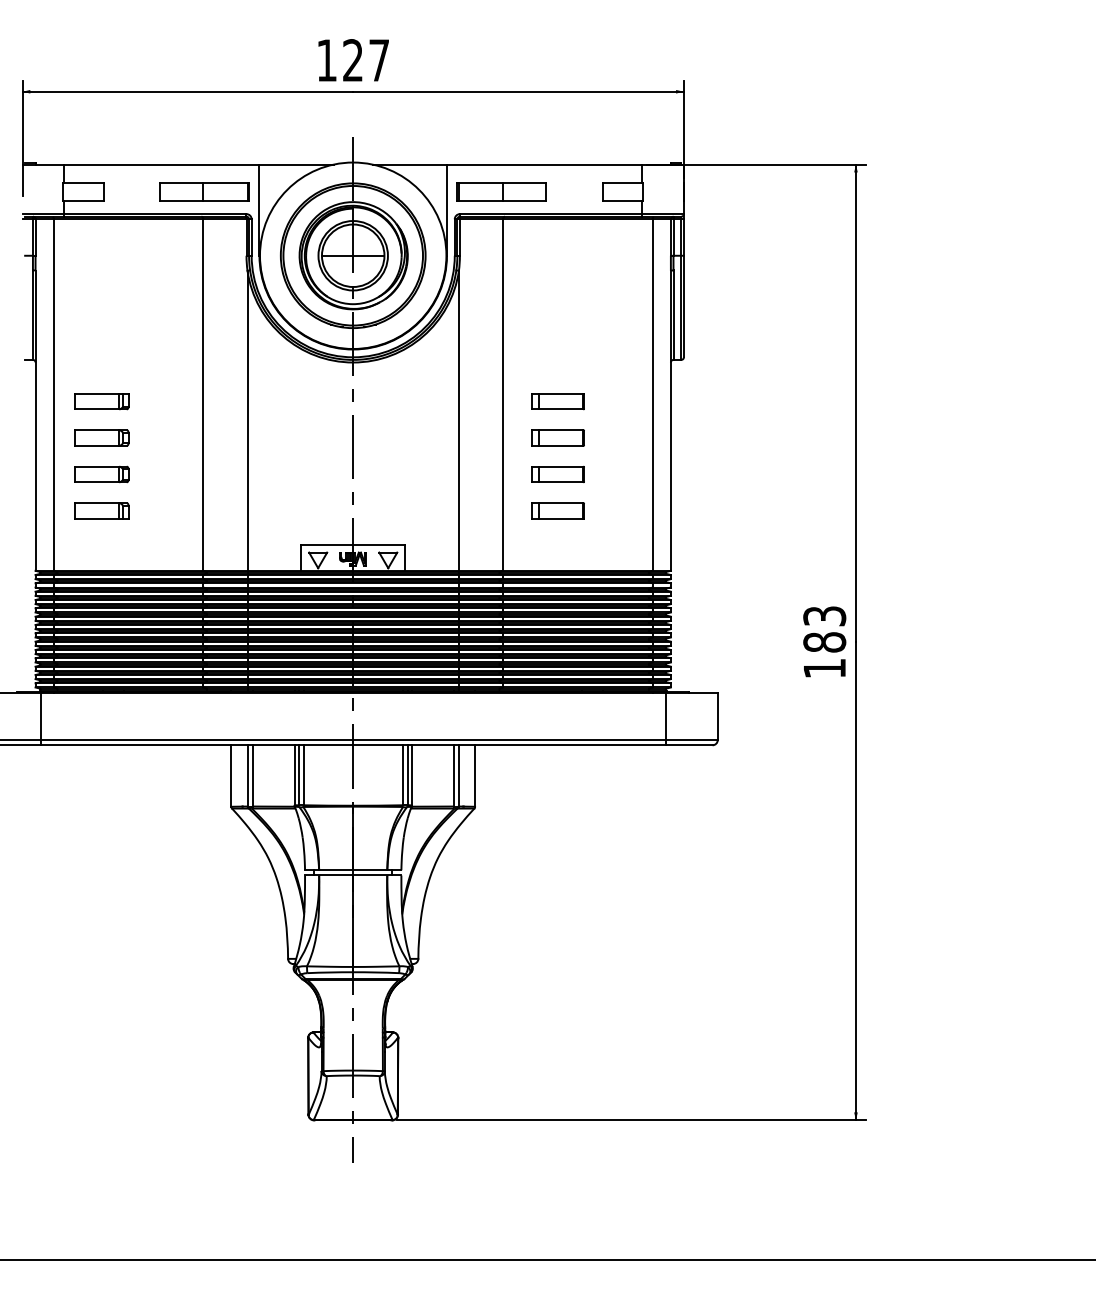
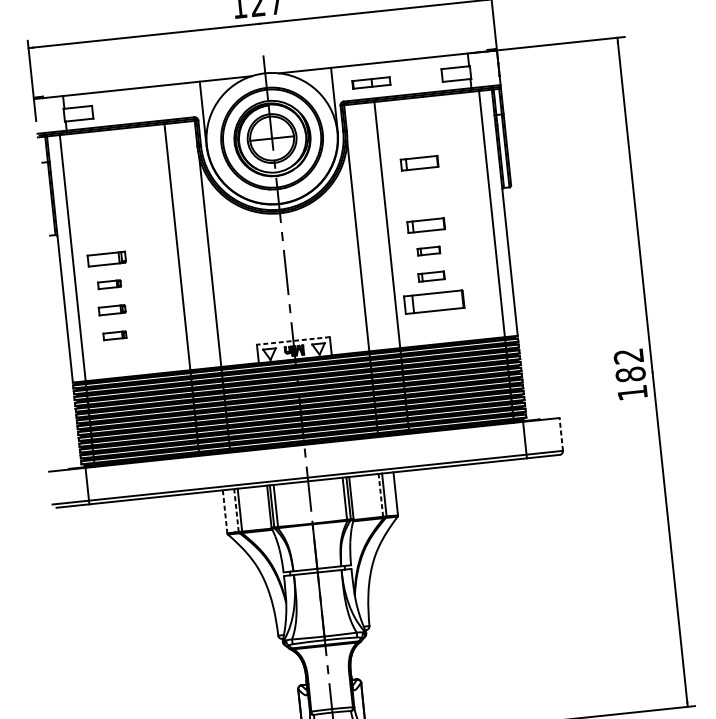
part: (204, 191) -> (163, 104), removed
part: (501, 191) -> (371, 82), size x0.6
part: (557, 312) -> (419, 163), added
part: (101, 437) -> (109, 284), size x0.6
part: (557, 437) -> (428, 250), size x0.6
part: (101, 474) -> (111, 310), size x0.7
part: (557, 474) -> (431, 276), size x0.7
part: (101, 510) -> (114, 335), size x0.6
part: (557, 510) -> (433, 301), size x1.6
line: (352, 544) -> (292, 340), solid -> dashed
text: (824, 616) -> (628, 356), 183 -> 182
line: (717, 716) -> (561, 434), solid -> dashed
line: (247, 775) -> (236, 510), solid -> dashed
line: (453, 775) -> (380, 495), solid -> dashed
line: (231, 776) -> (225, 512), solid -> dashed

